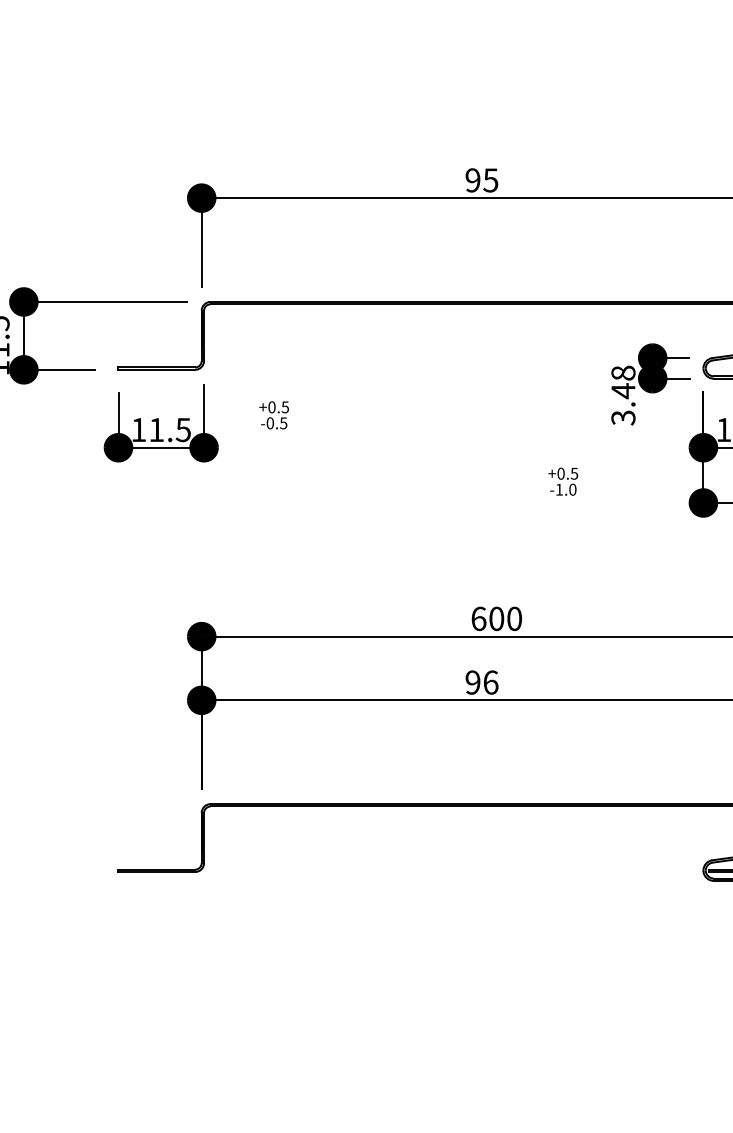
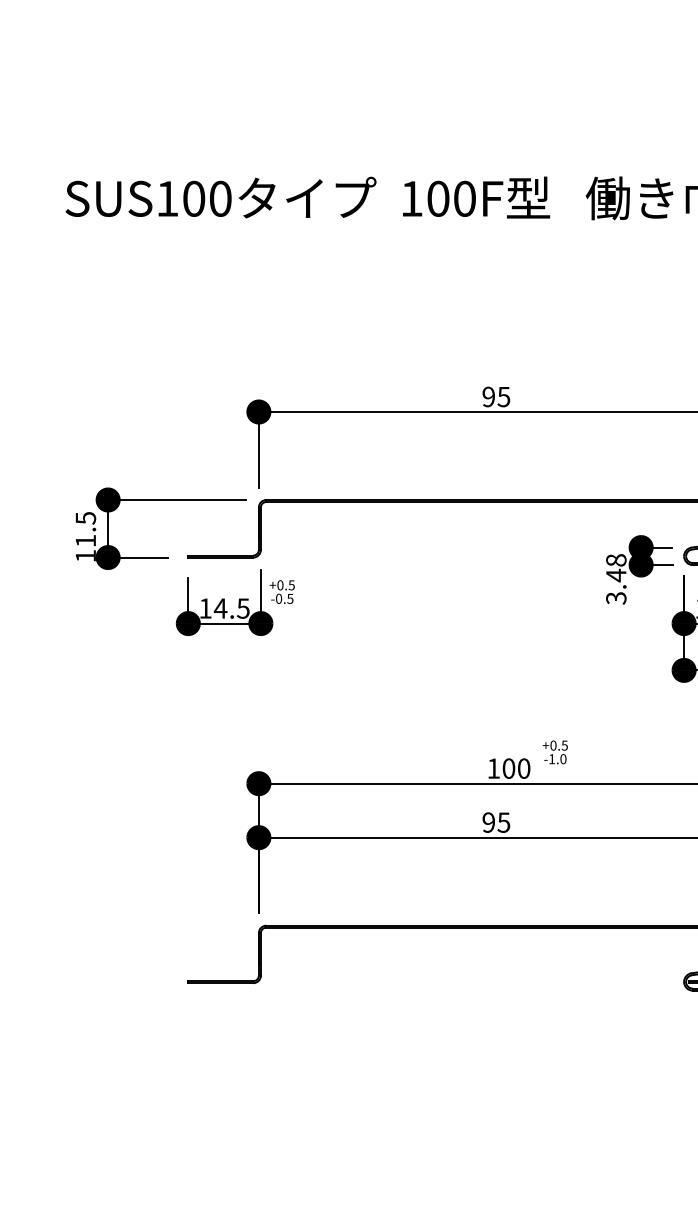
text: (273, 414) -> (281, 591), moved
text: (156, 429) -> (220, 608), 11.5 -> 14.5
text: (562, 481) -> (554, 752), moved
text: (478, 618) -> (493, 768), 600 -> 100
text: (490, 682) -> (503, 822), 96 -> 95

